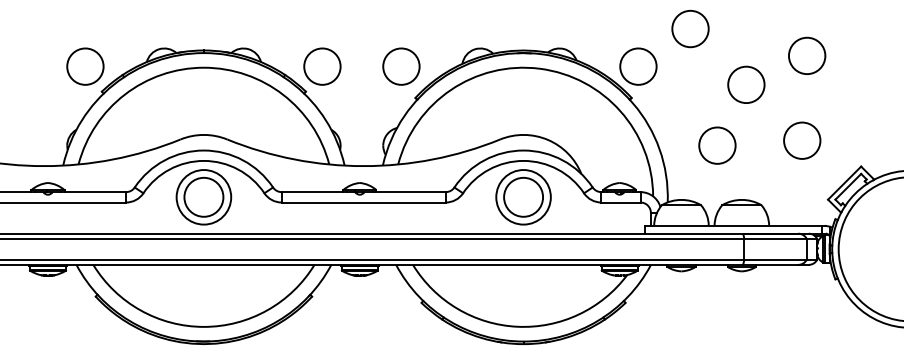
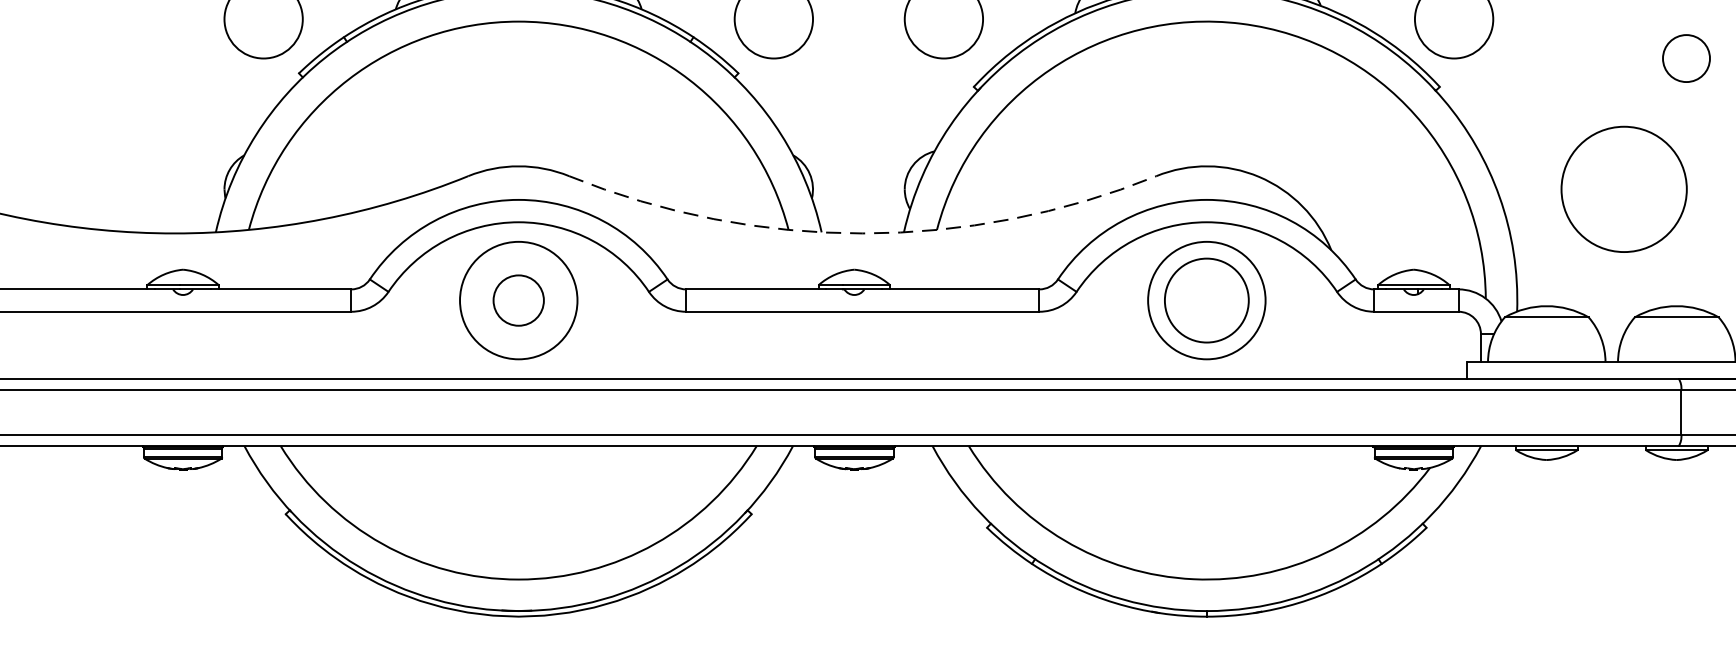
circle: (746, 84) -> (1686, 57), size x0.6
circle: (717, 145) -> (1624, 189), size x1.6
arc: (363, 166) -> (862, 234), solid -> dashed
circle: (203, 196) -> (517, 298), size x0.6

